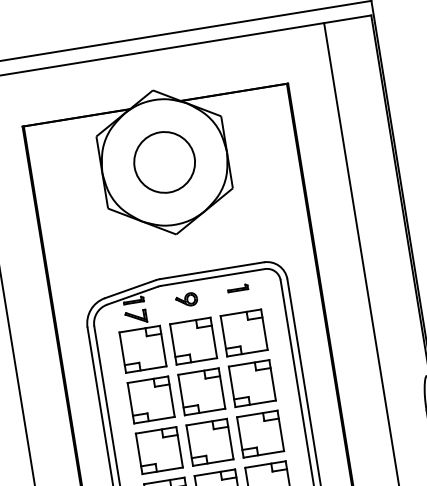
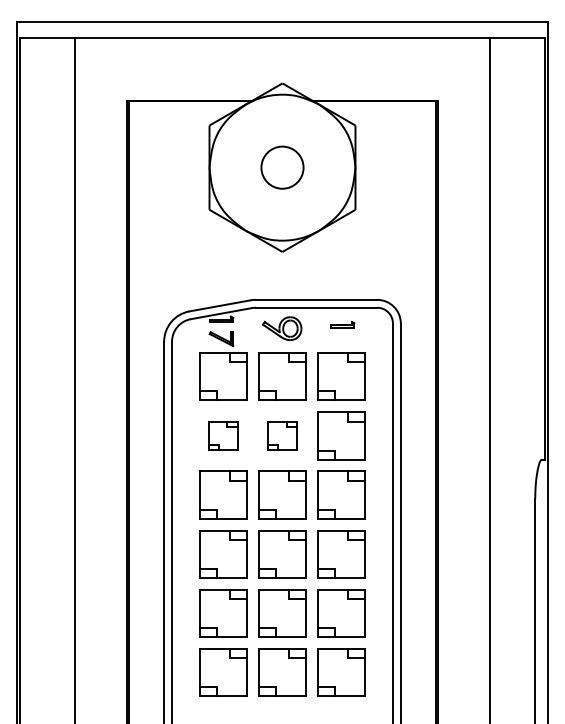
circle: (164, 162) -> (282, 167), size x0.6
part: (186, 299) -> (282, 328), size x1.6
part: (201, 391) -> (282, 435), size x0.6
part: (151, 399) -> (223, 435), size x0.6

